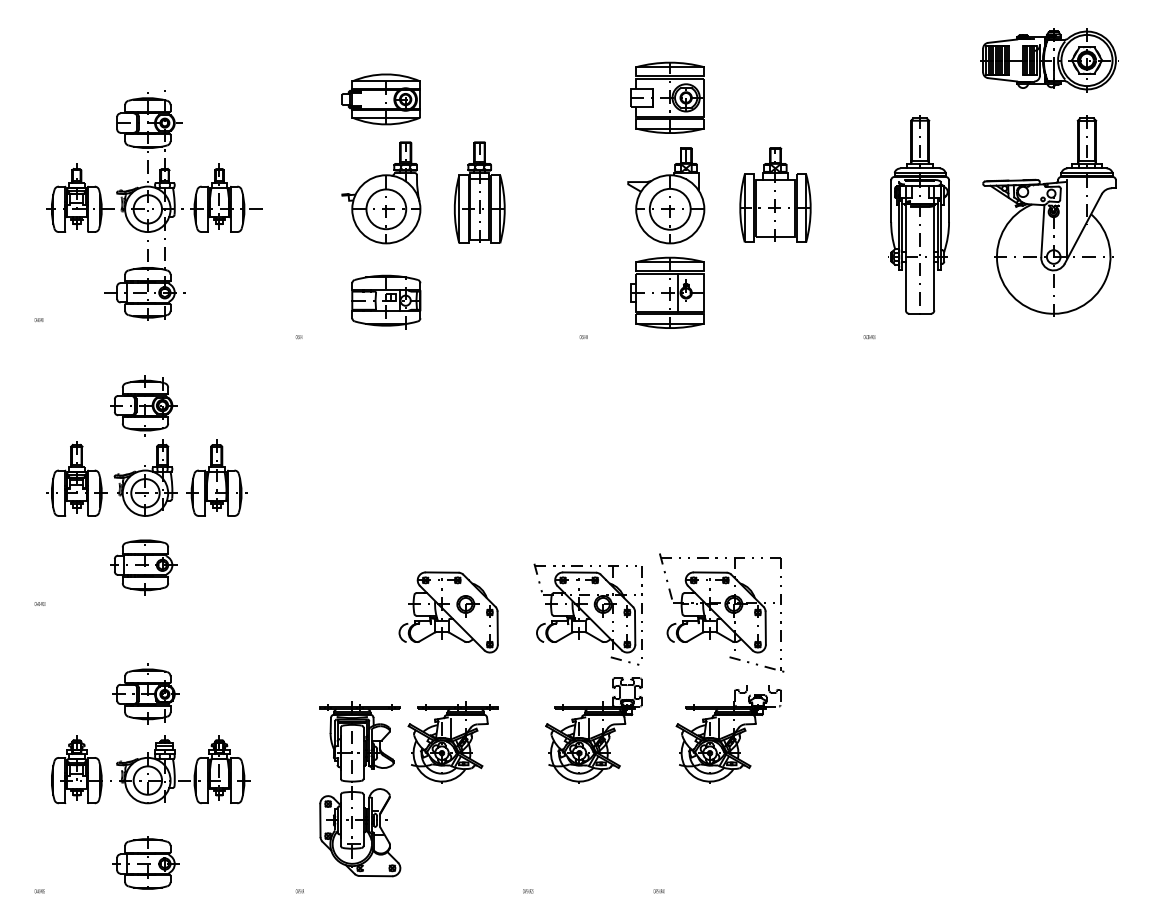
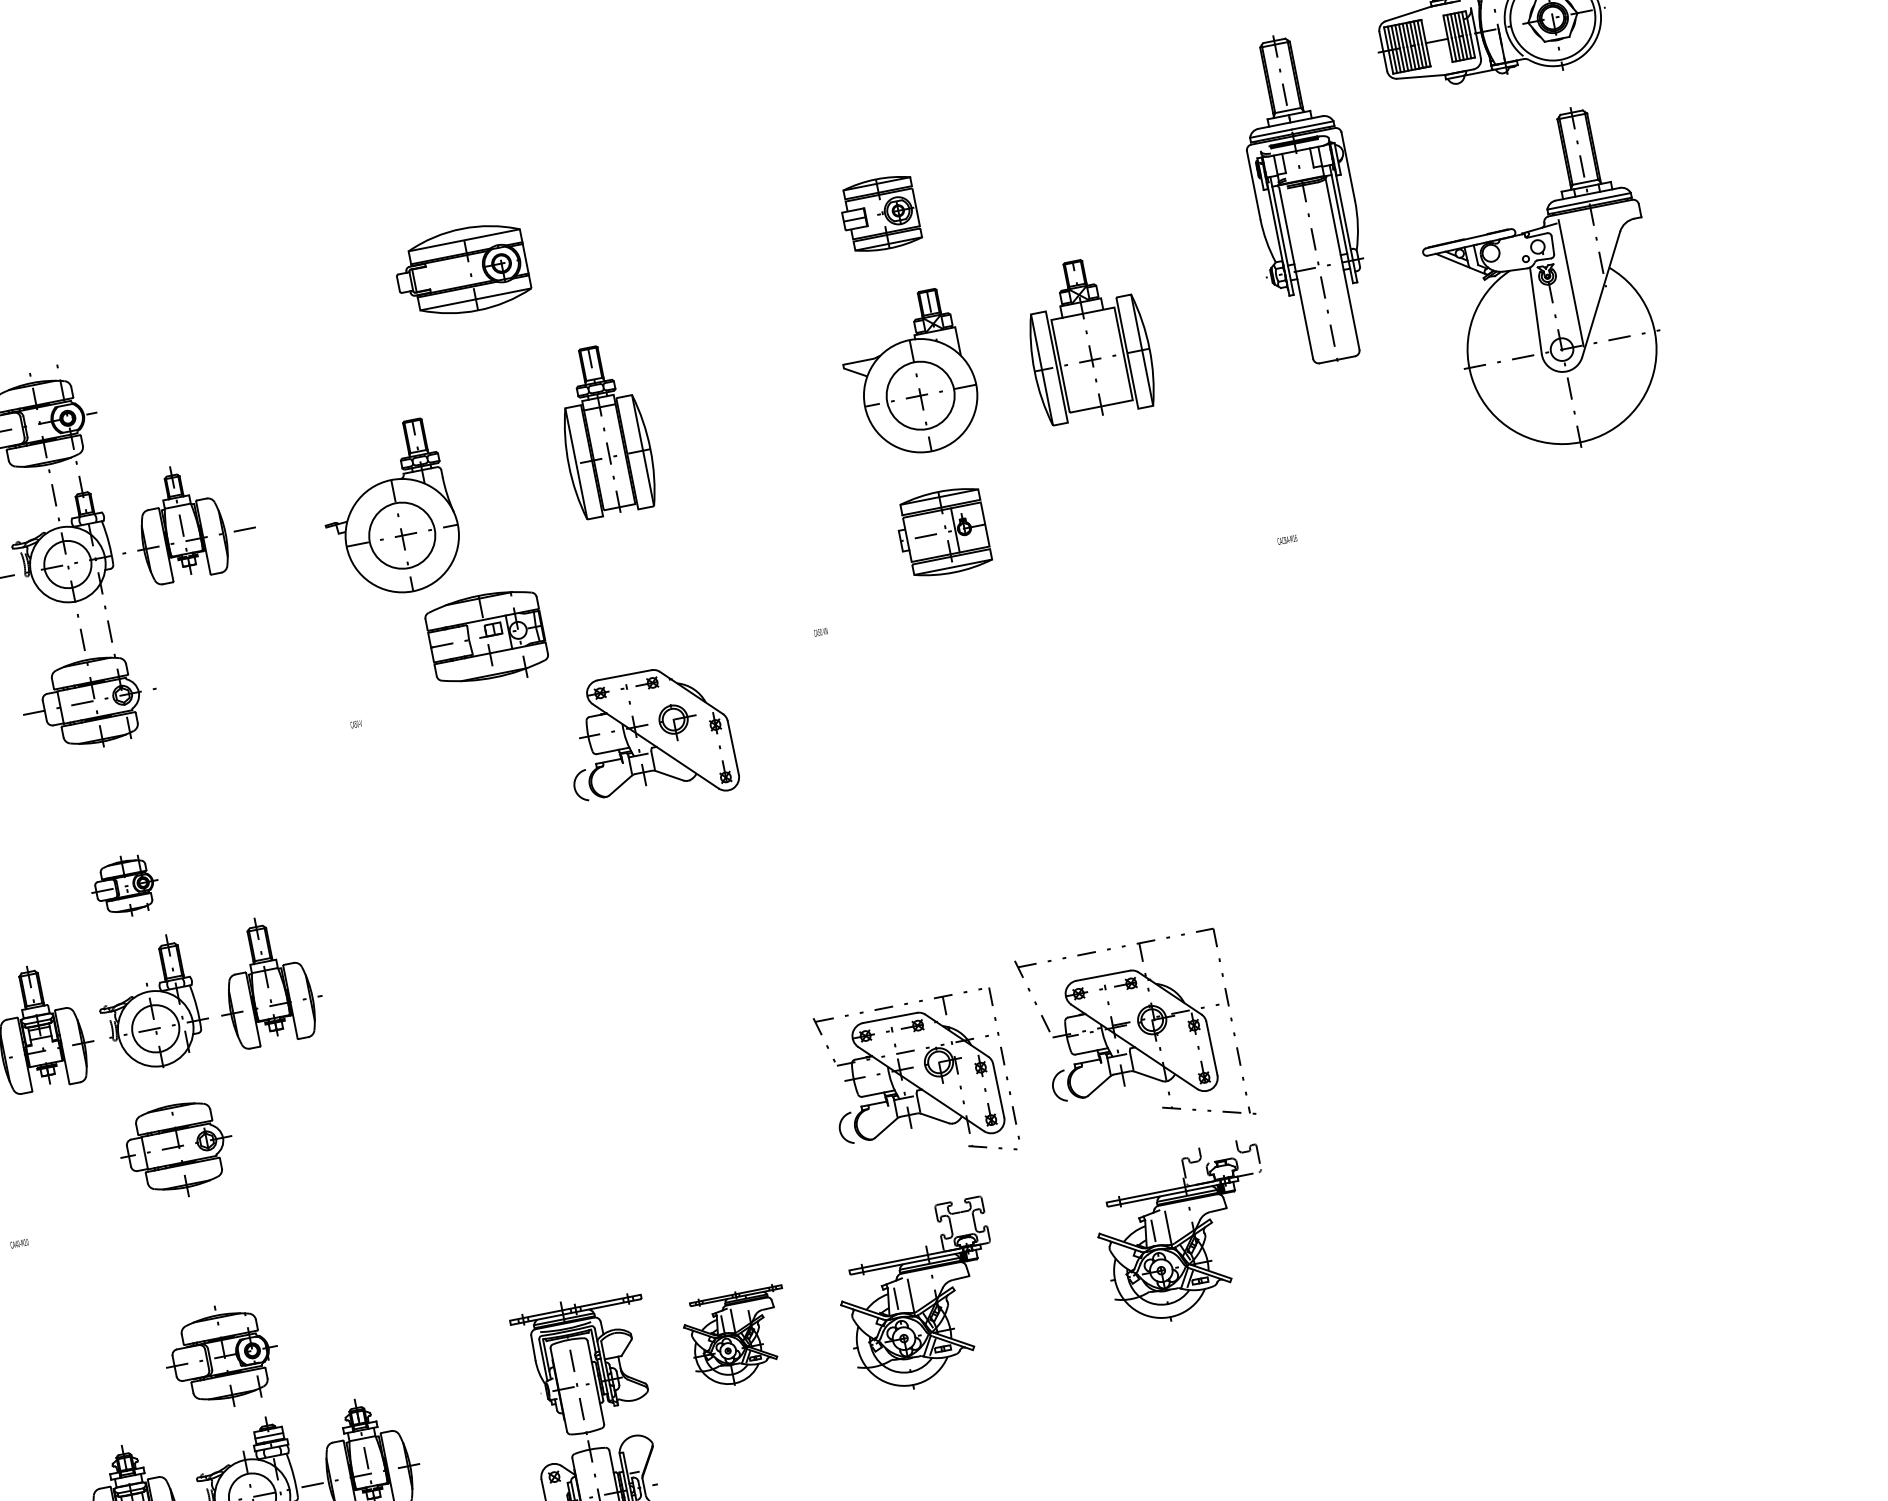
part: (667, 97) -> (880, 214), size x0.6
part: (380, 99) -> (460, 271), moved
part: (381, 192) -> (388, 509), moved
part: (918, 214) -> (1302, 198), moved
part: (667, 292) -> (943, 532), size x0.7
part: (143, 405) -> (124, 886), size x0.6
part: (448, 612) -> (647, 738), moved
part: (593, 730) -> (919, 1296), moved
part: (452, 742) -> (737, 1336), size x0.7

